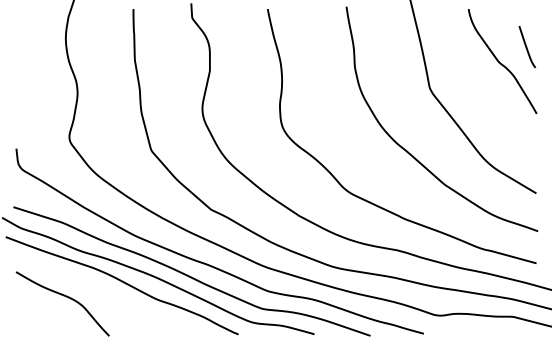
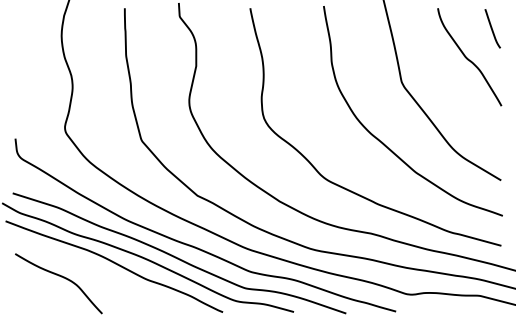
curve: (527, 47) -> (492, 29), moved

